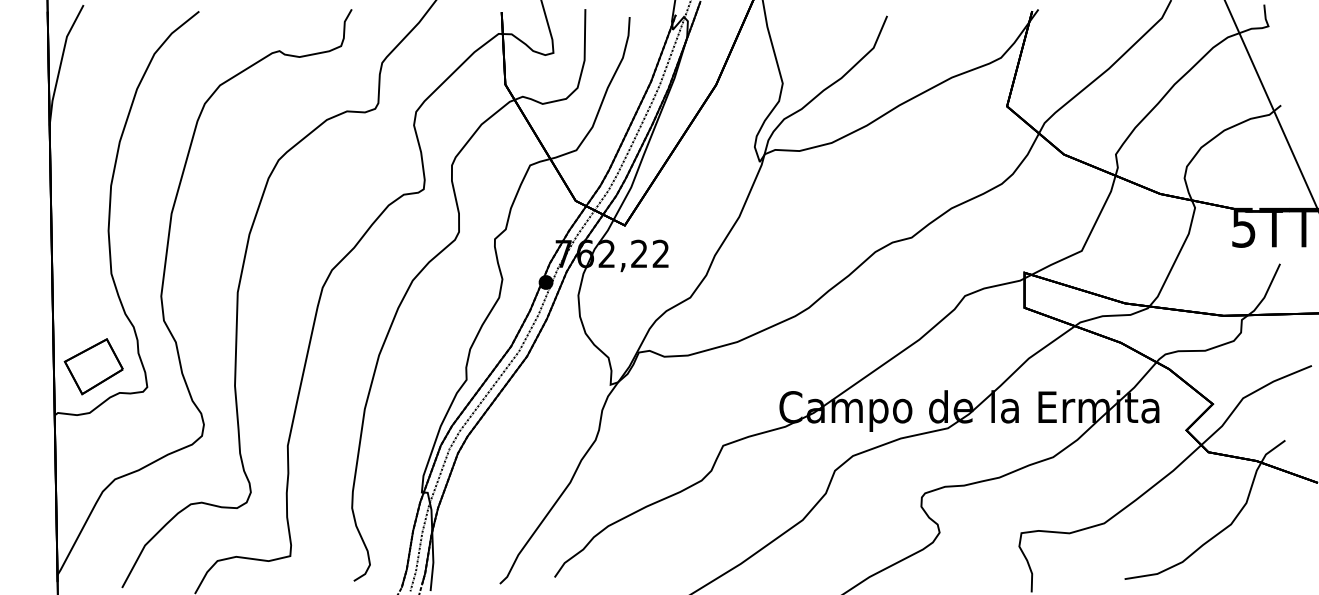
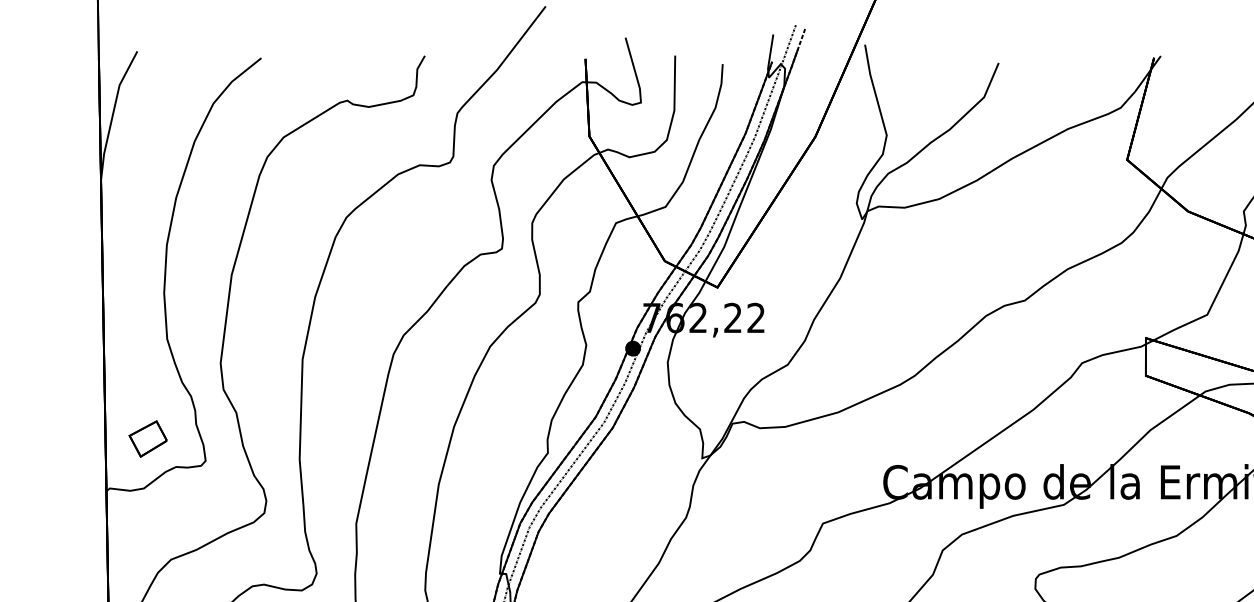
part: (93, 366) -> (148, 438), size x0.6

